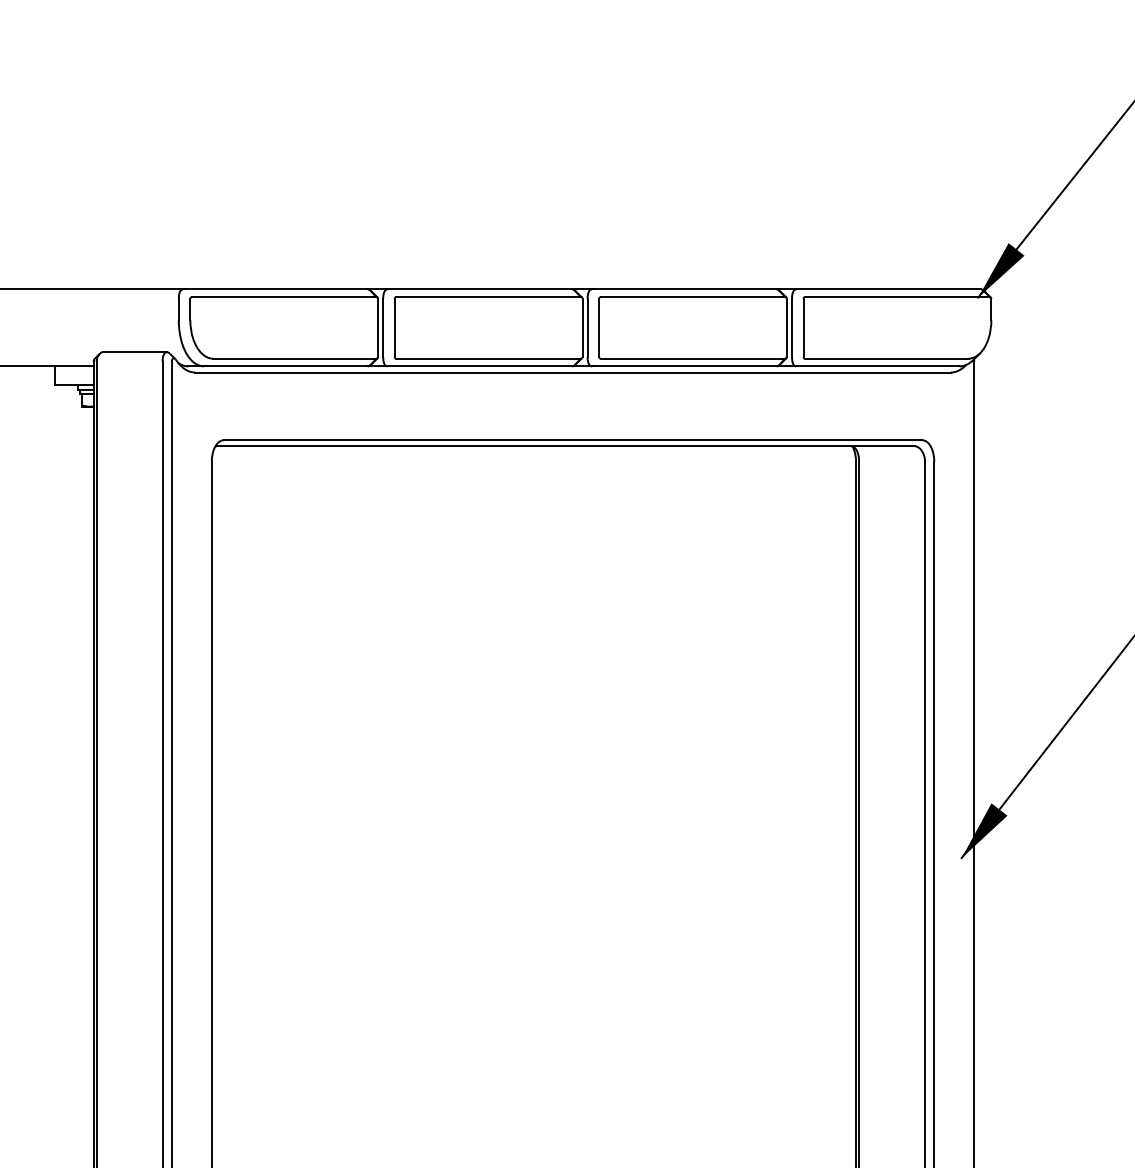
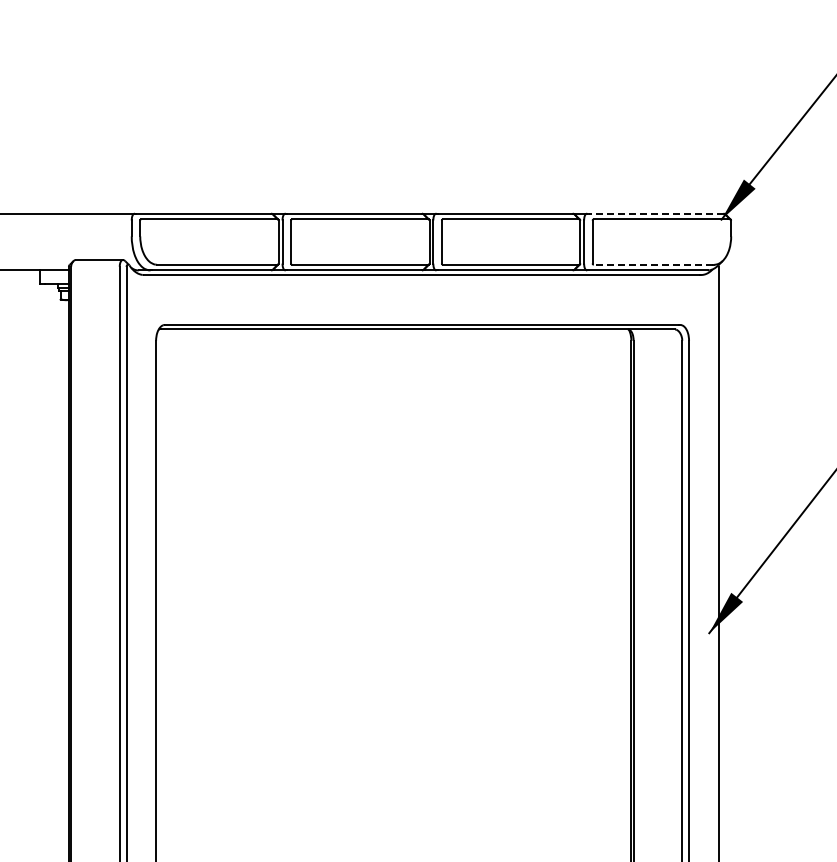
line: (888, 289) -> (655, 213), solid -> dashed
line: (884, 358) -> (652, 264), solid -> dashed

